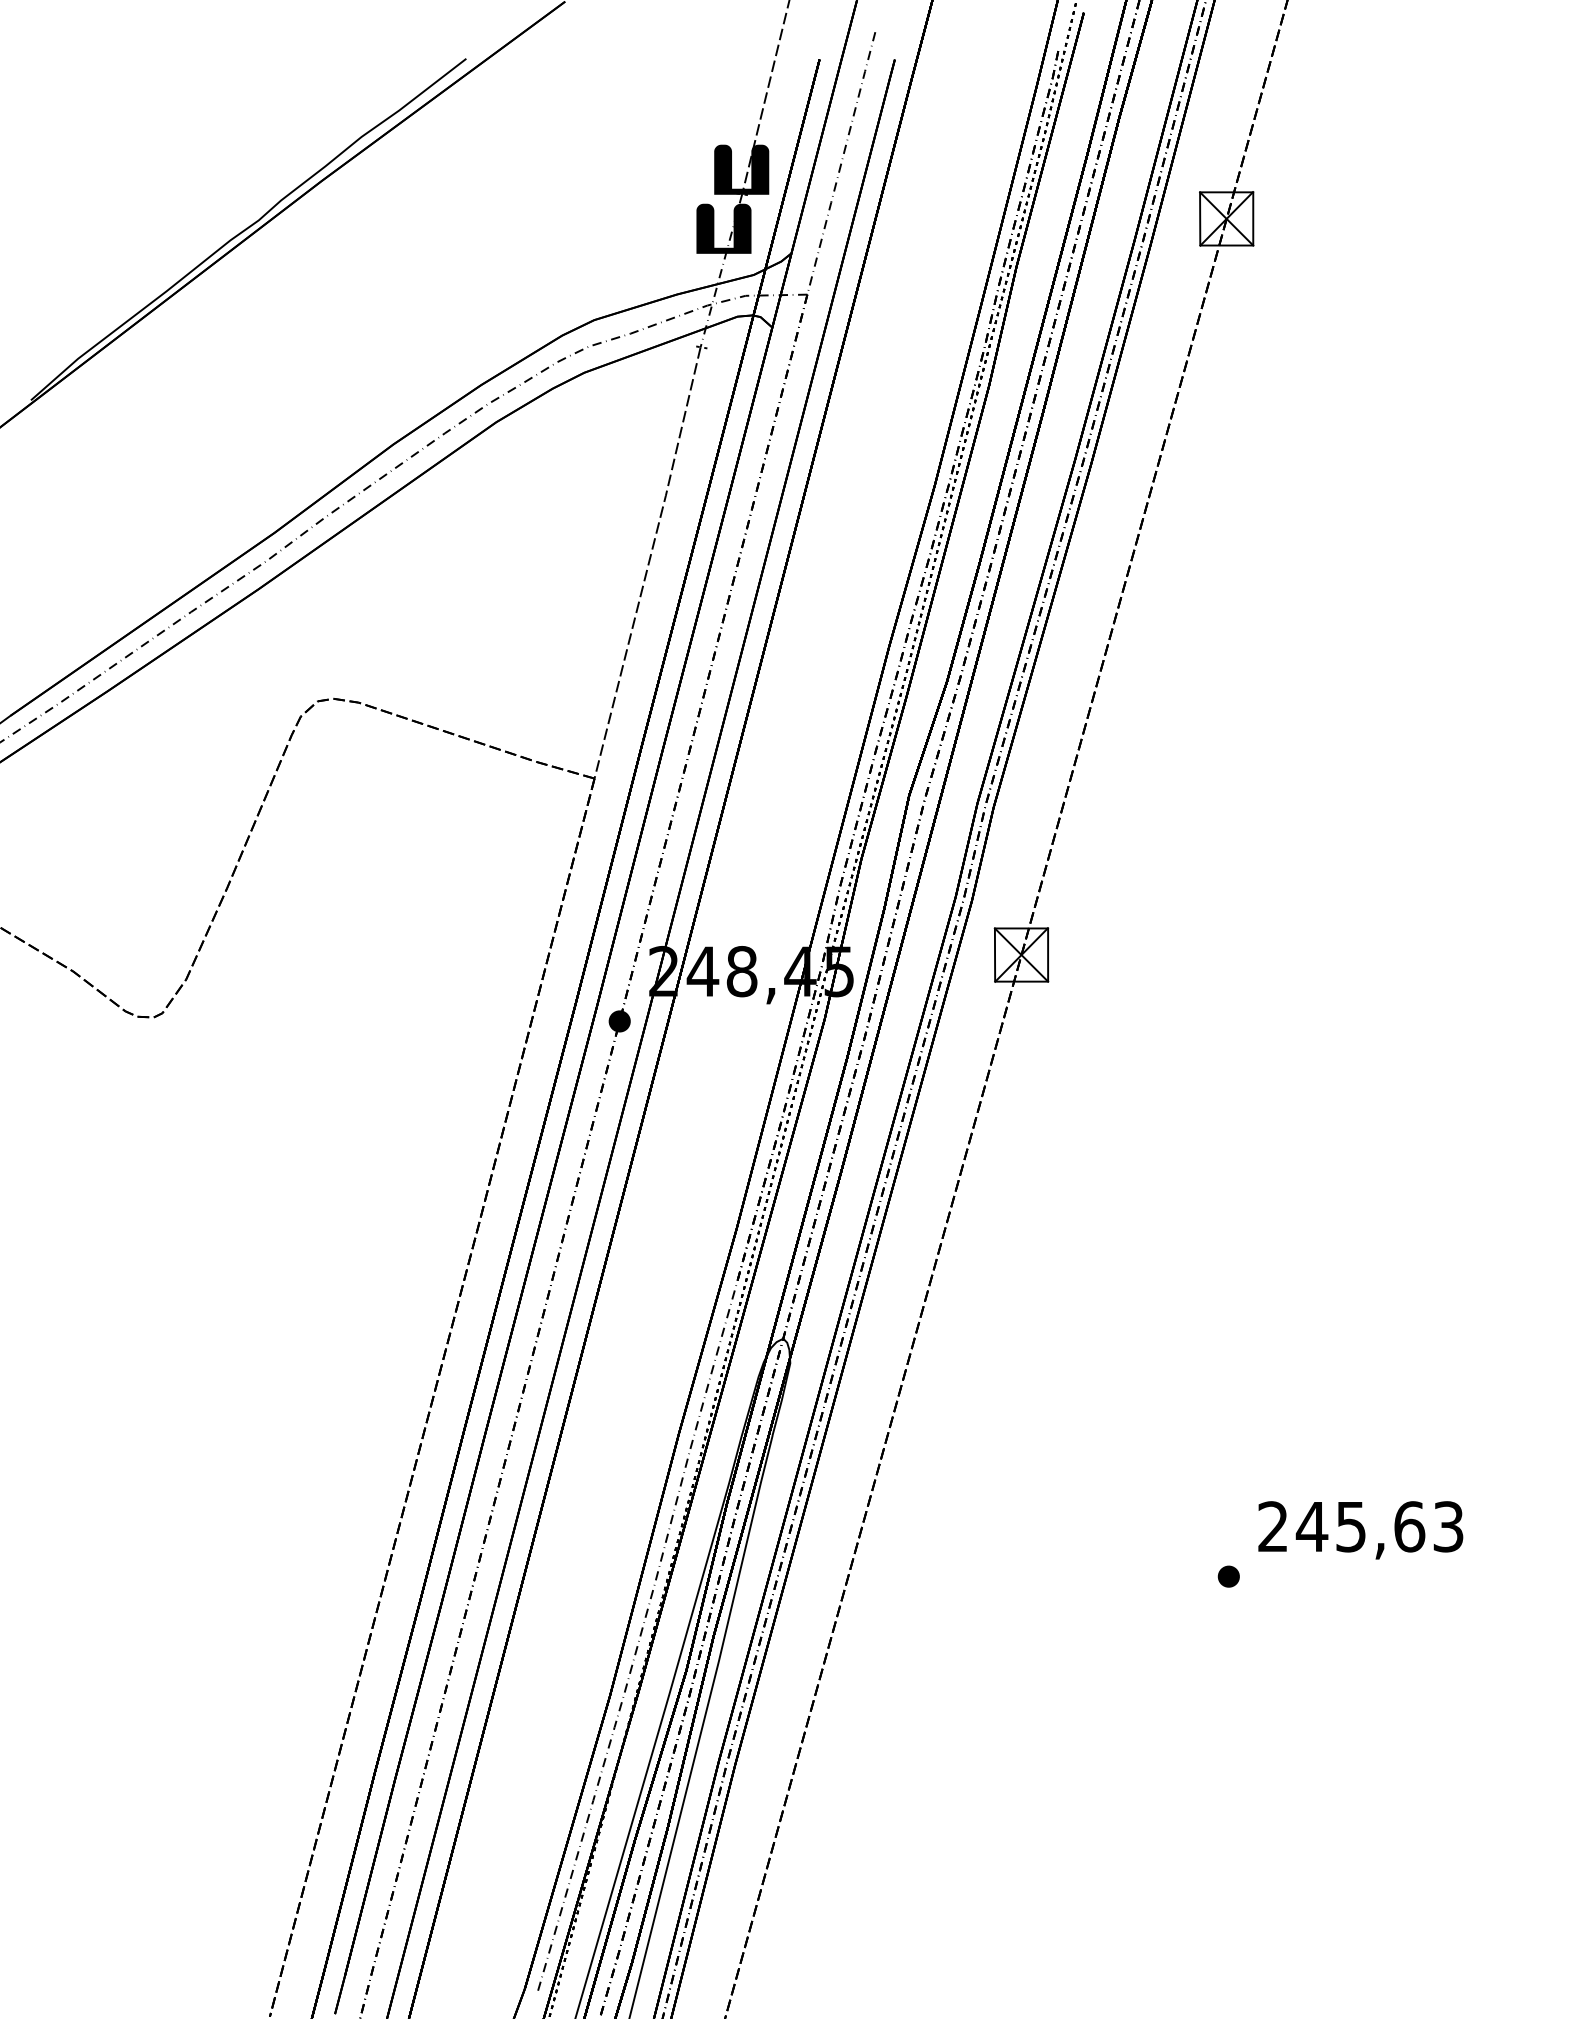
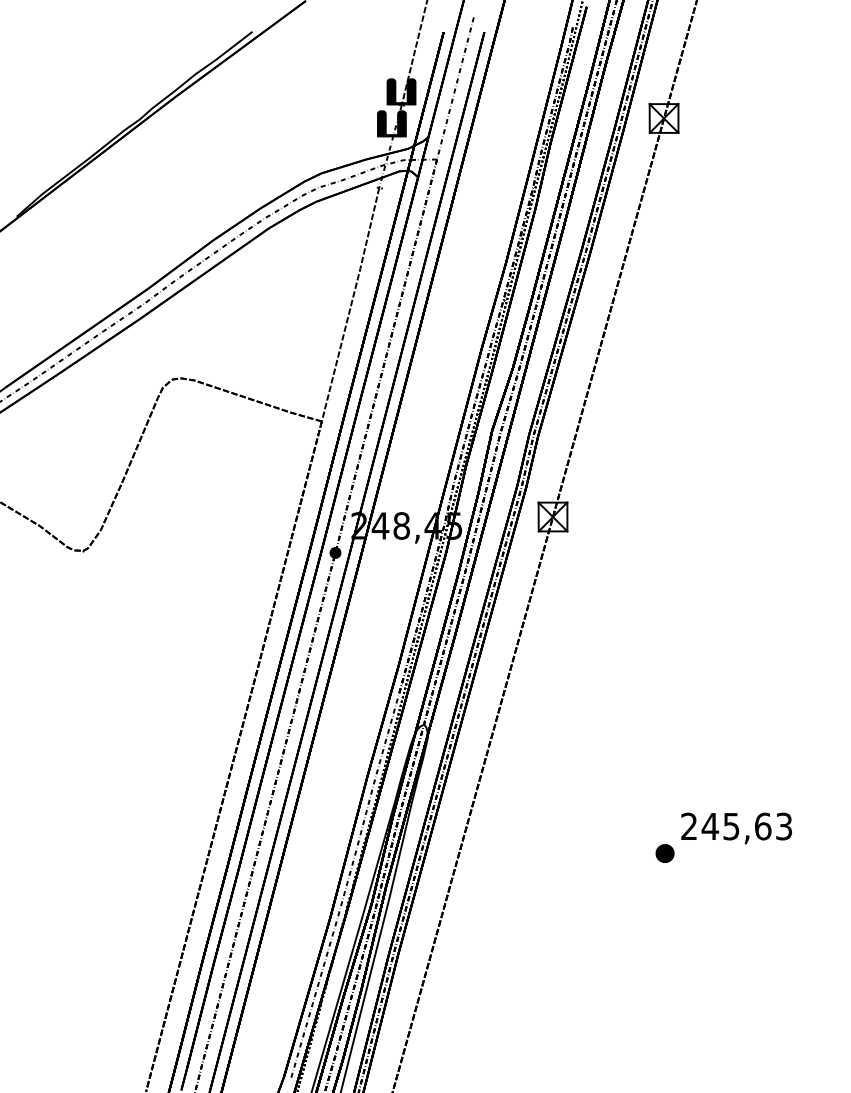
part: (1229, 1576) -> (665, 853), size x1.6

